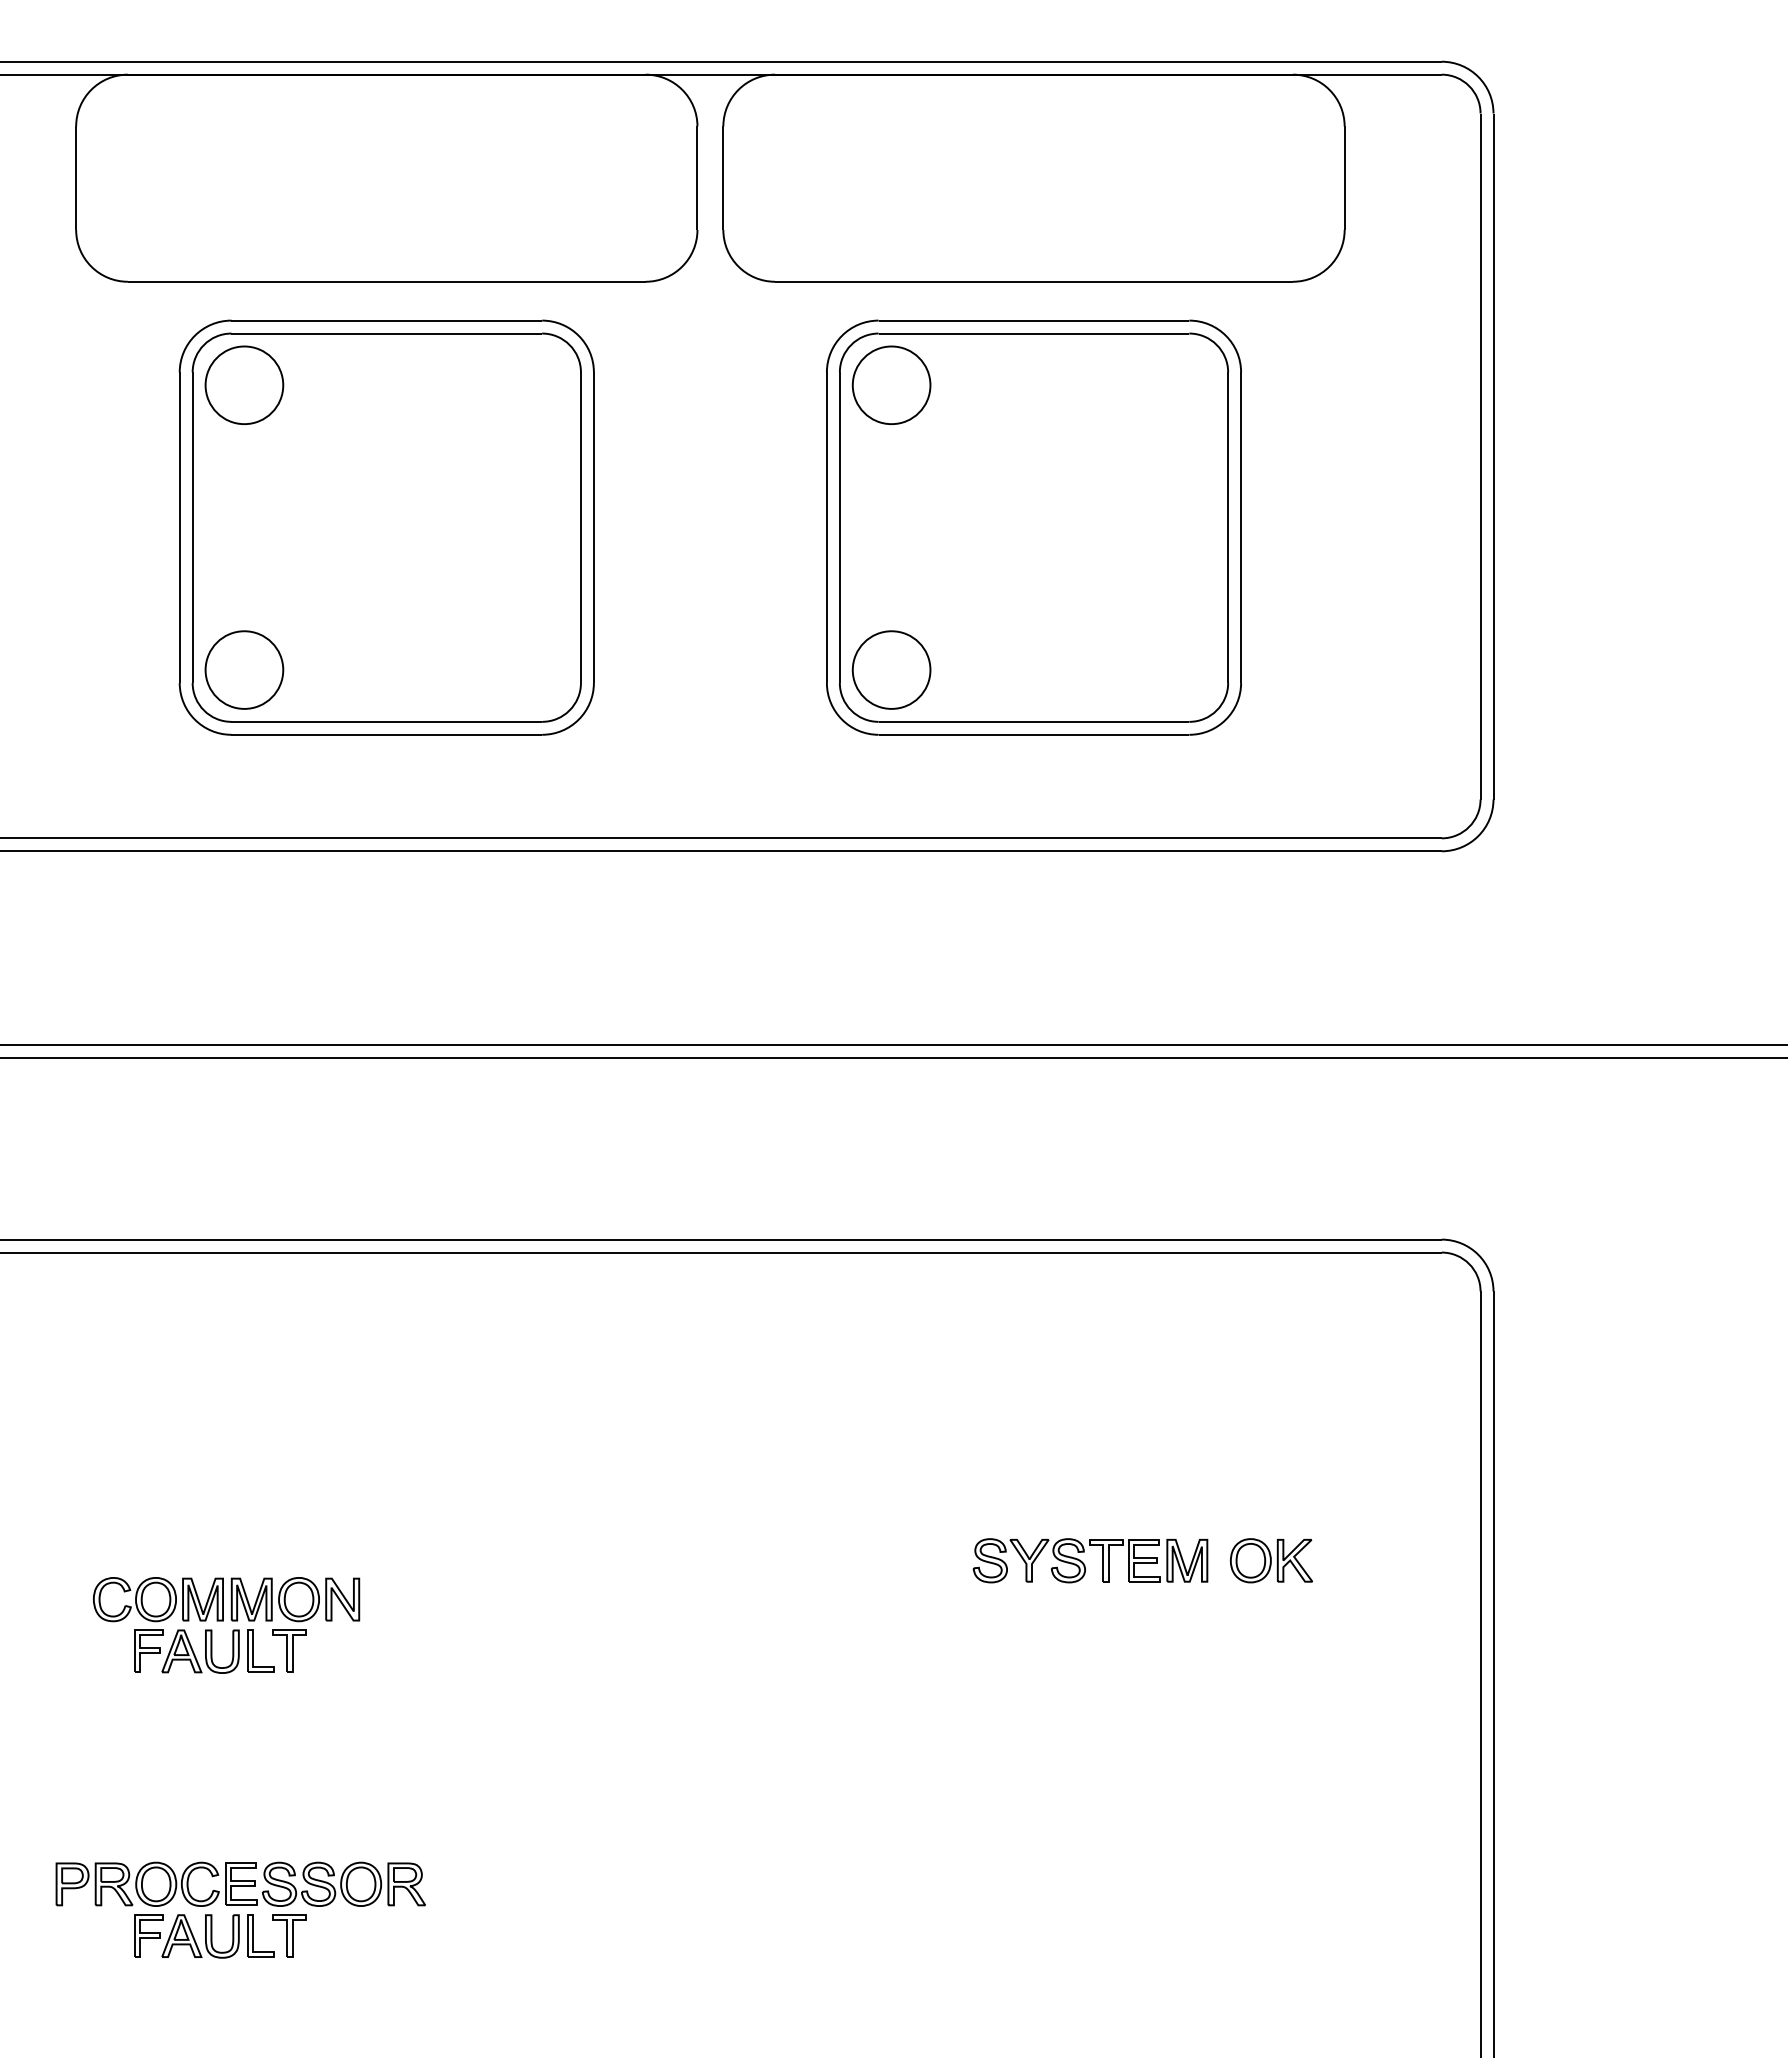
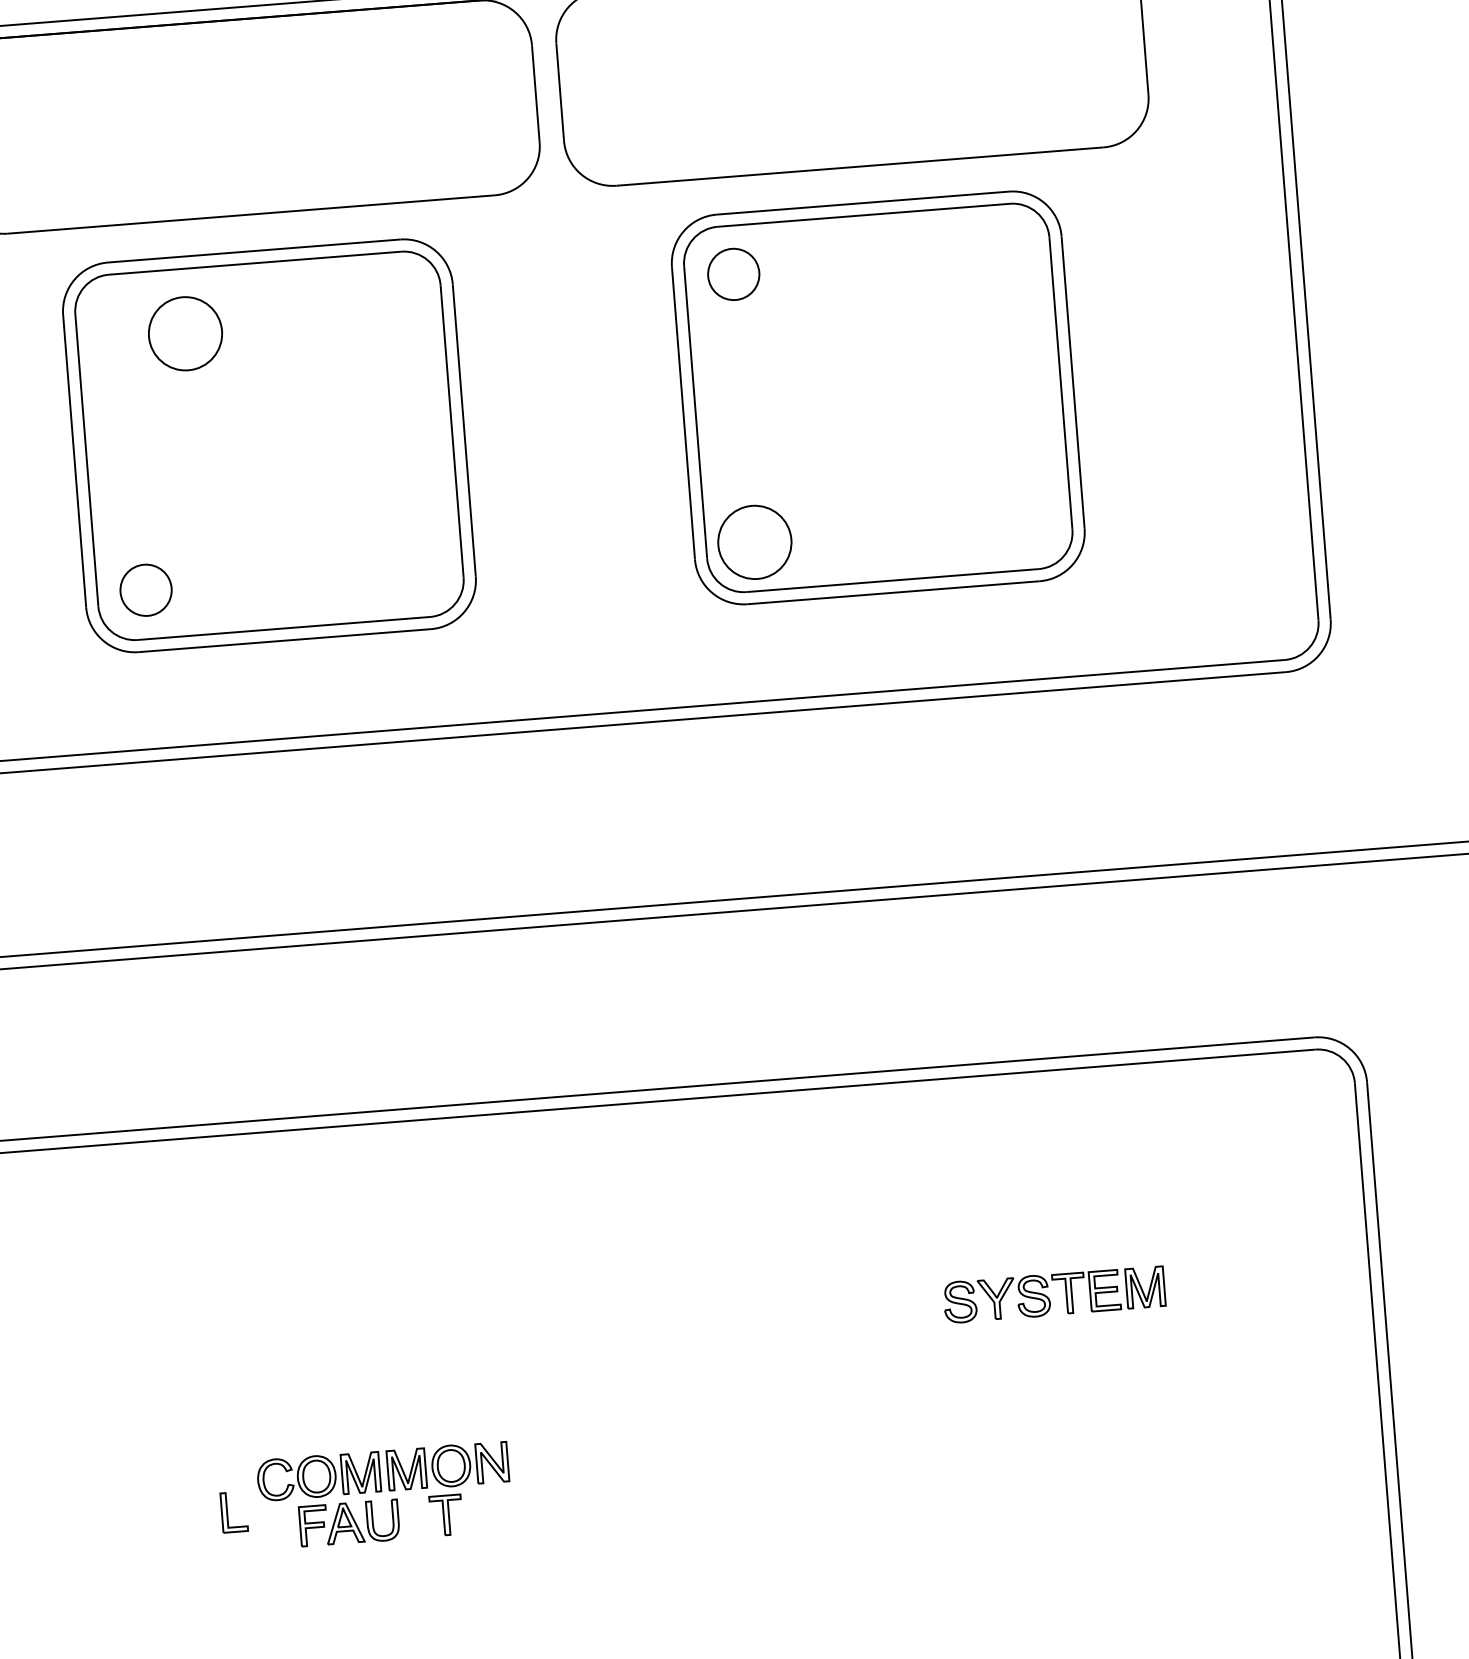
part: (244, 384) -> (185, 333), moved
part: (891, 384) -> (733, 273), size x0.7
part: (244, 669) -> (146, 589), size x0.7
part: (1271, 1560) -> (1178, 1351), removed
part: (1084, 1563) -> (1048, 1297), moved
part: (226, 1625) -> (384, 1495), moved

